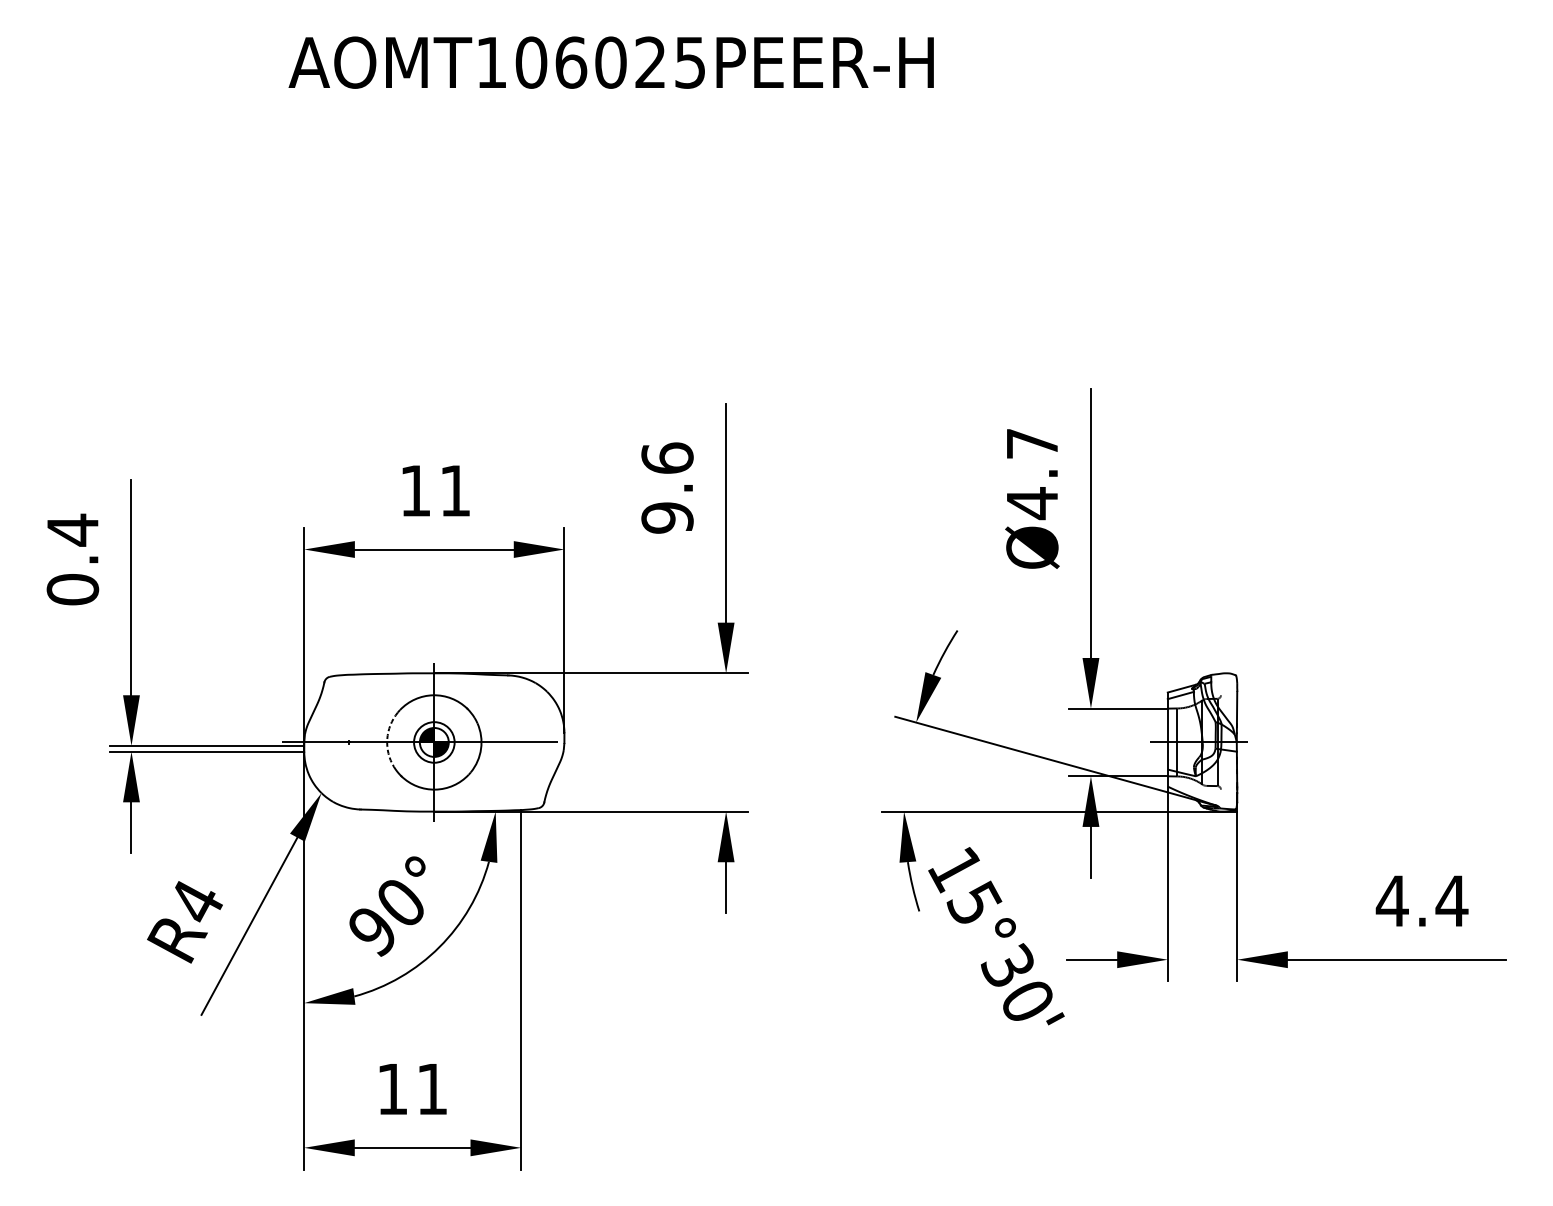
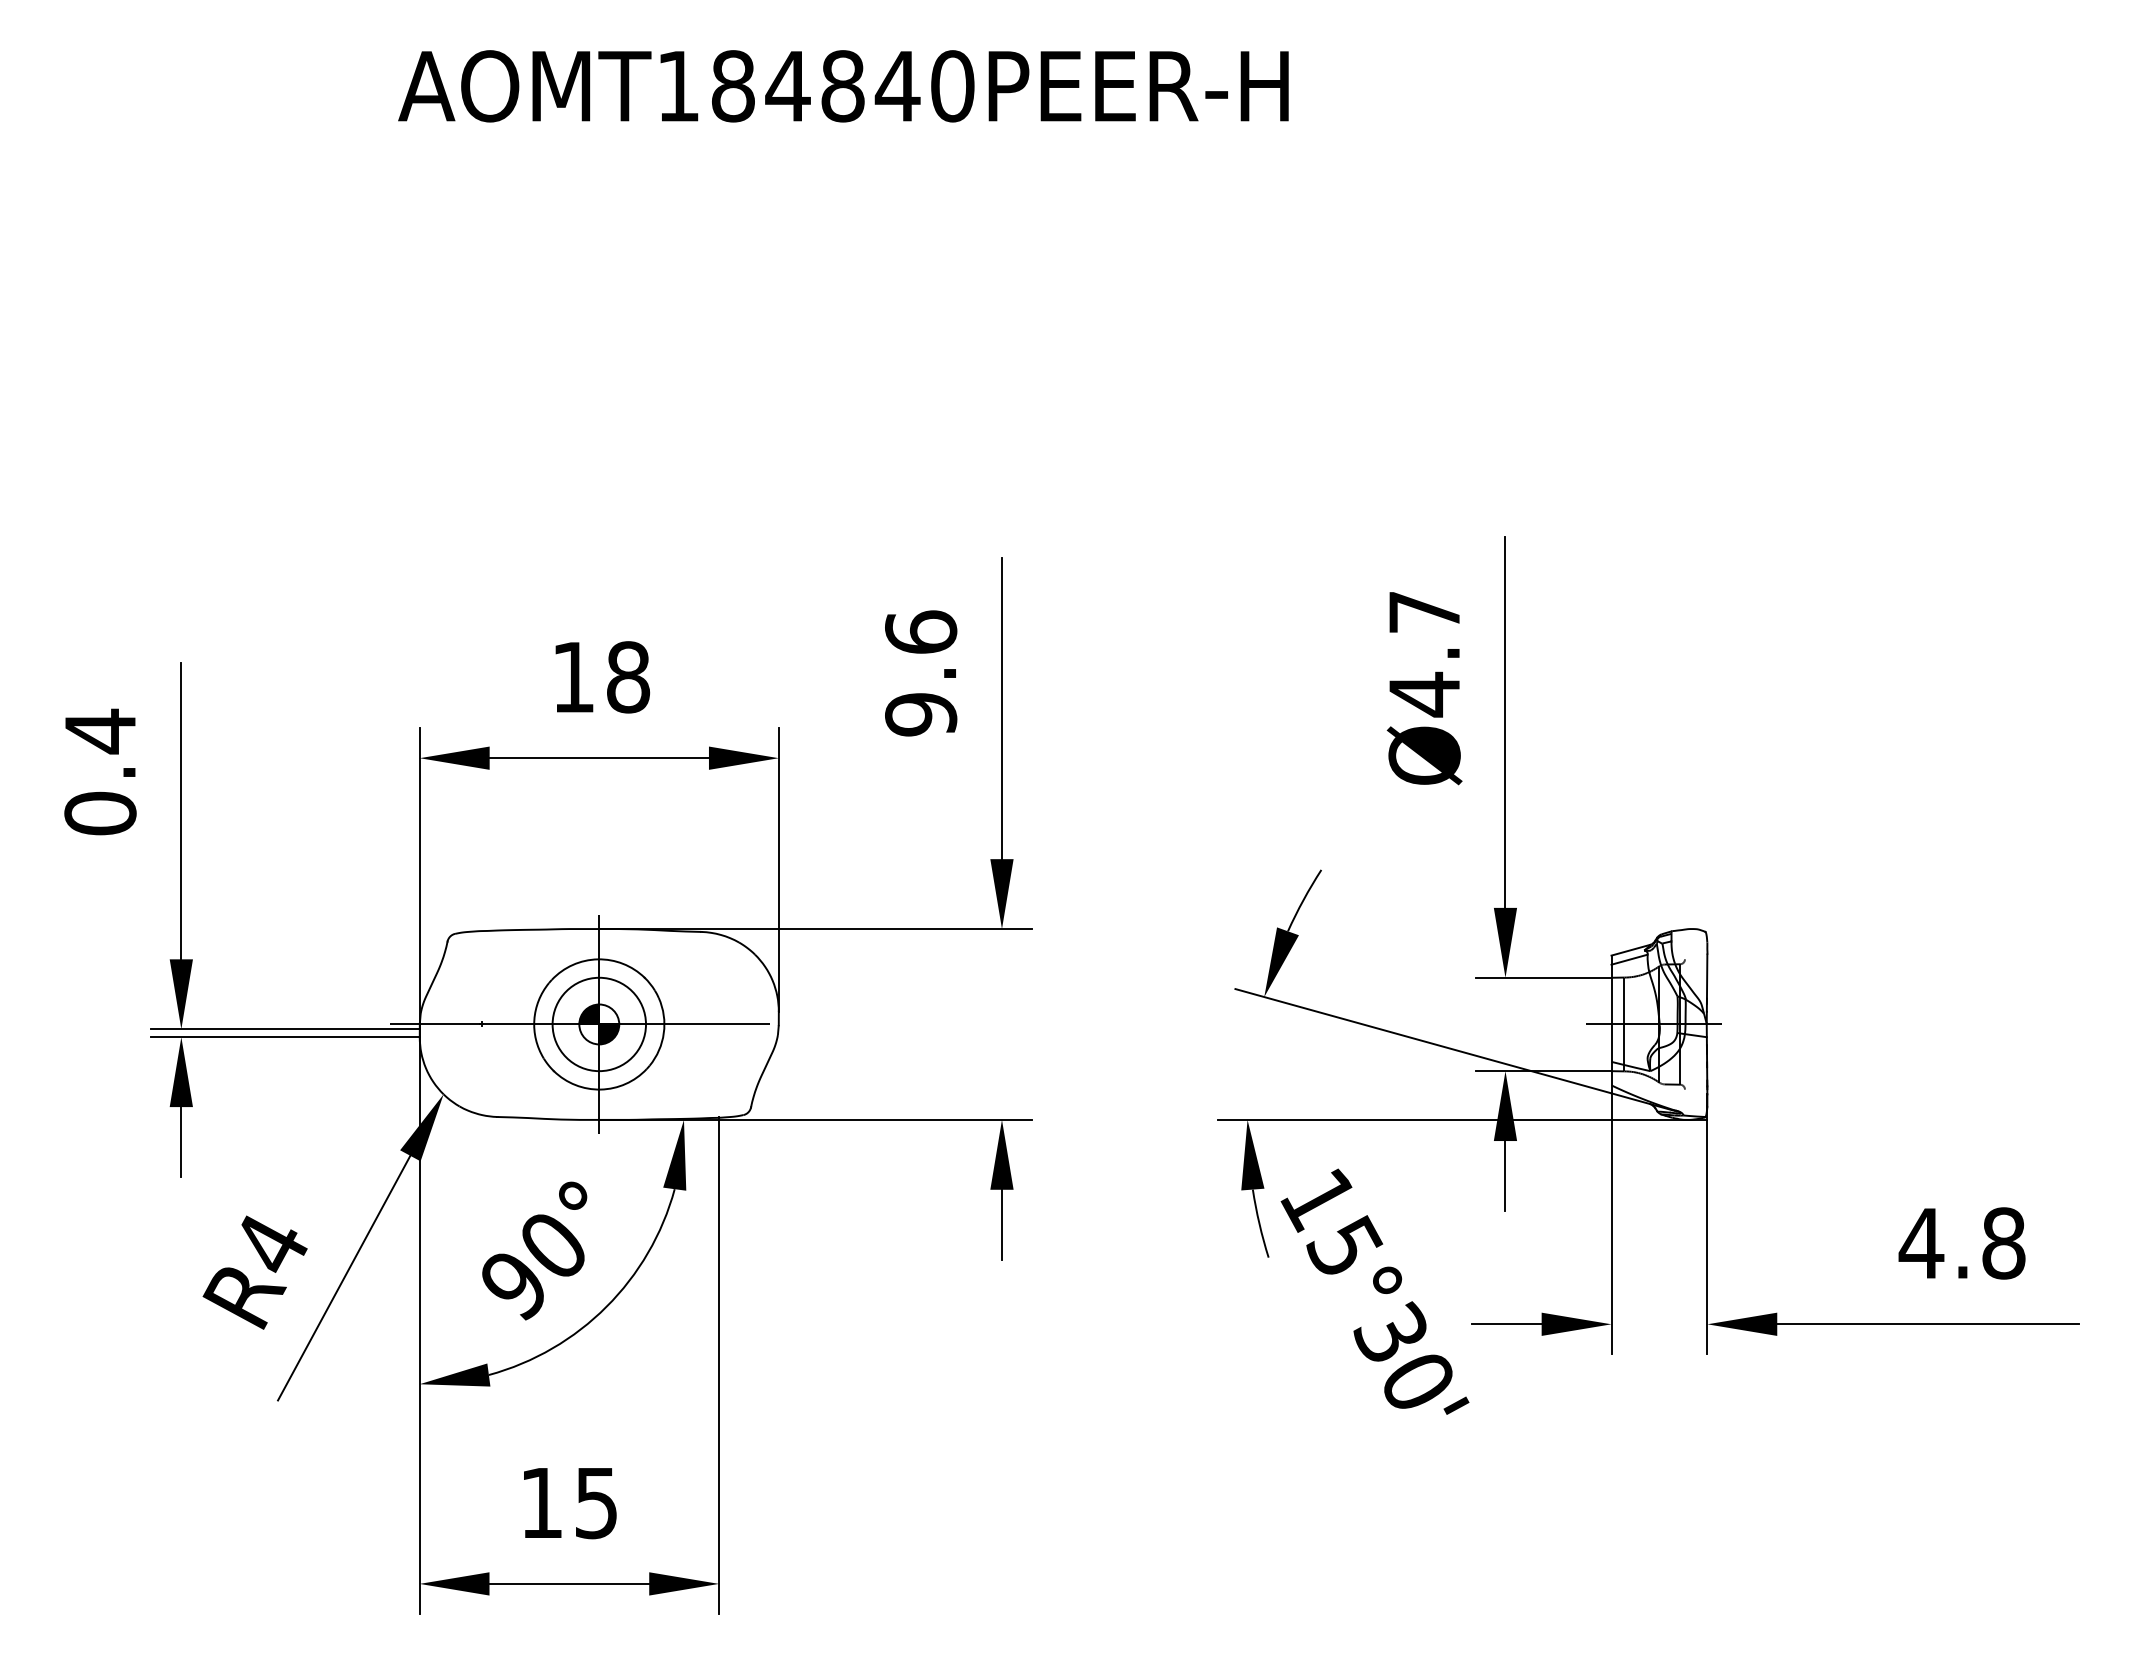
text: (610, 62) -> (842, 86), AOMT106025PEER-H -> AOMT184840PEER-H
text: (455, 491) -> (628, 677), 11 -> 18
arc: (387, 738) -> (534, 1019), dashed -> solid
circle: (434, 742) -> (599, 1024), size x1.67
text: (1451, 901) -> (2003, 1243), 4.4 -> 4.8
text: (432, 1089) -> (596, 1503), 11 -> 15

